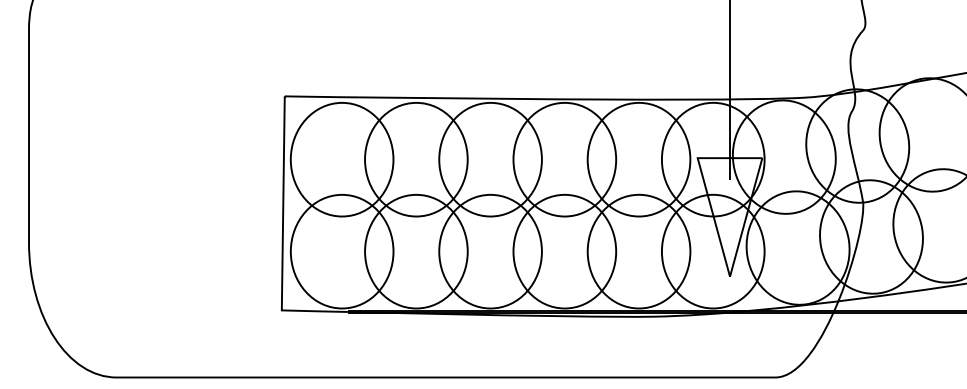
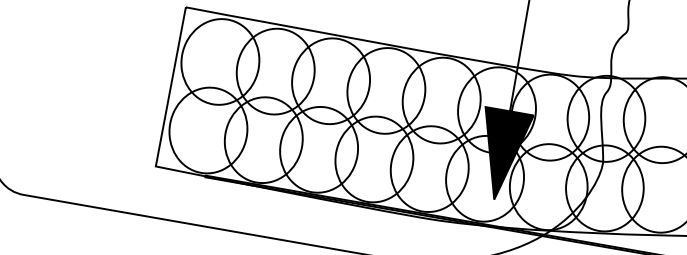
fill: (729, 217) -> (501, 155), added

